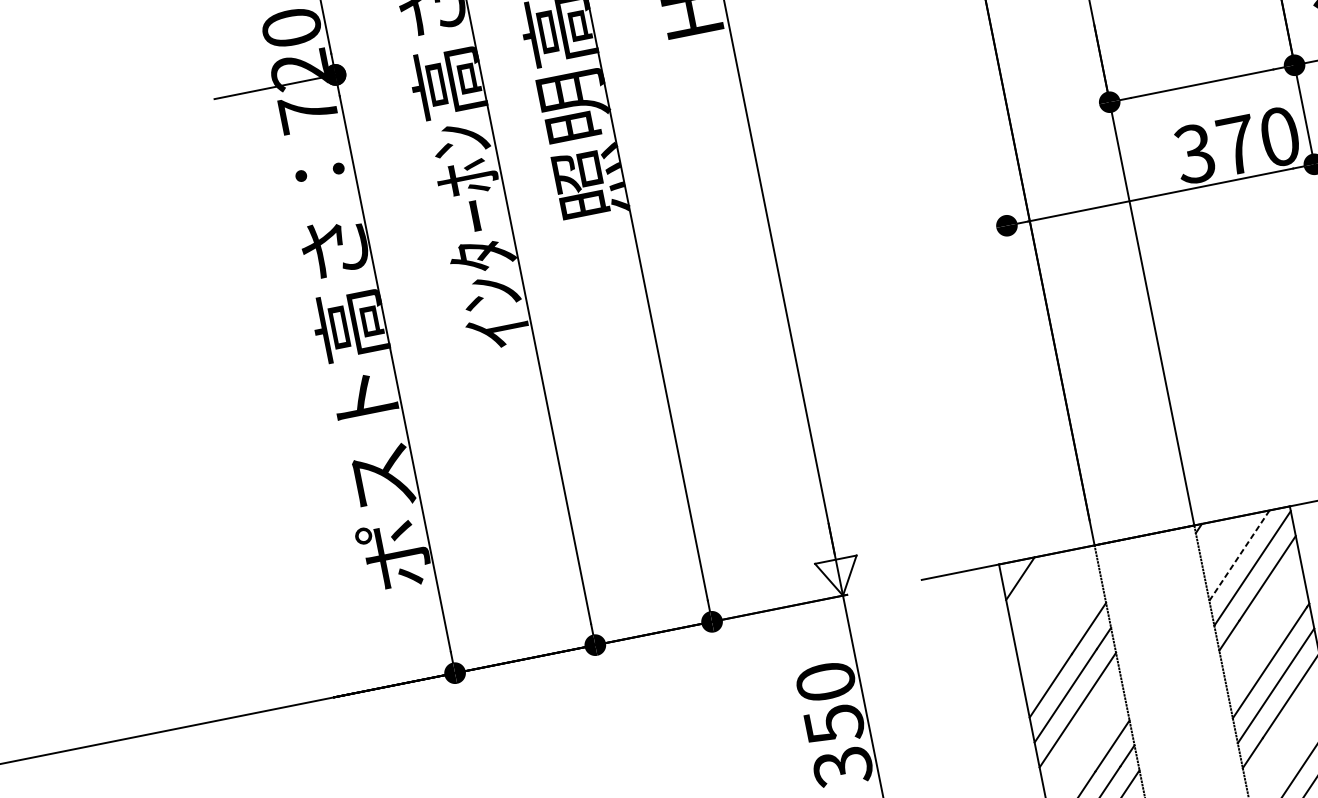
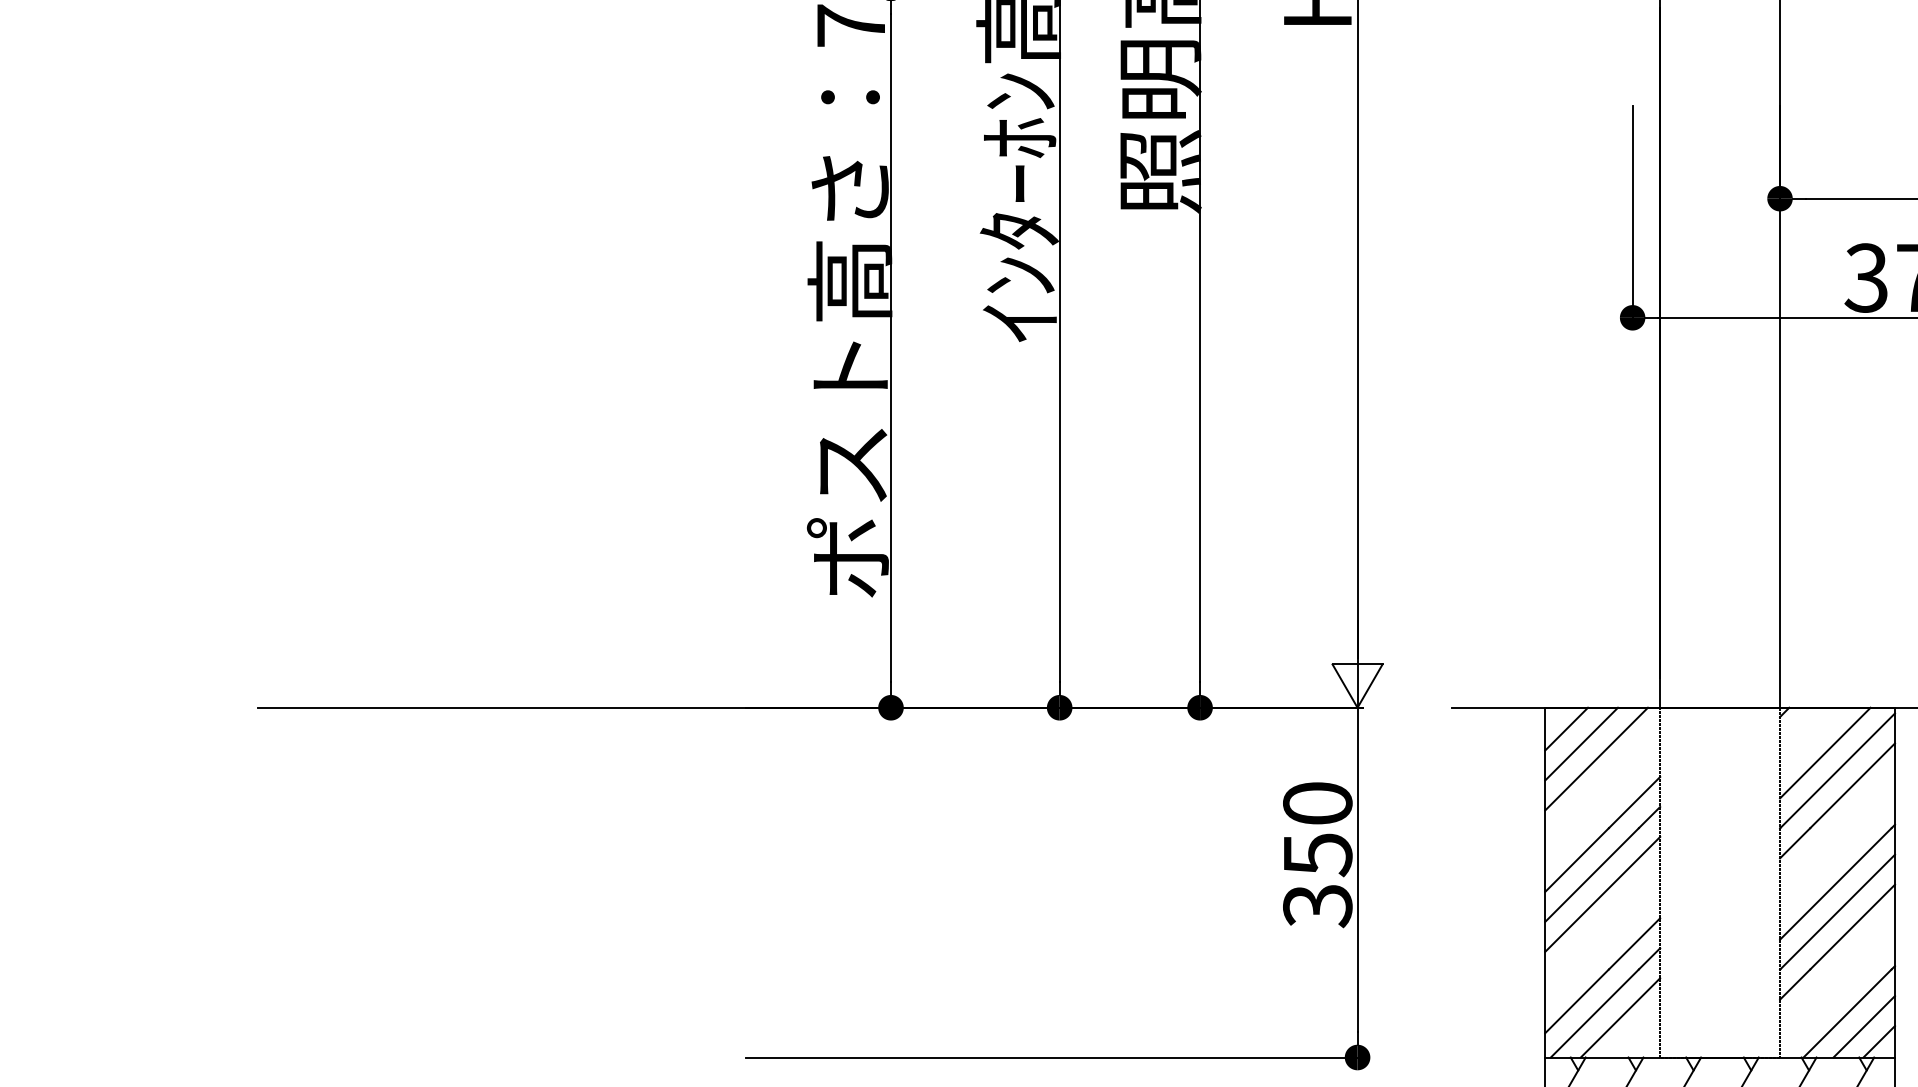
line: (989, 139) -> (1632, 214), added
line: (1239, 555) -> (1825, 752), dashed -> solid
line: (1035, 588) -> (1581, 743), added
line: (1050, 598) -> (1596, 758), added

